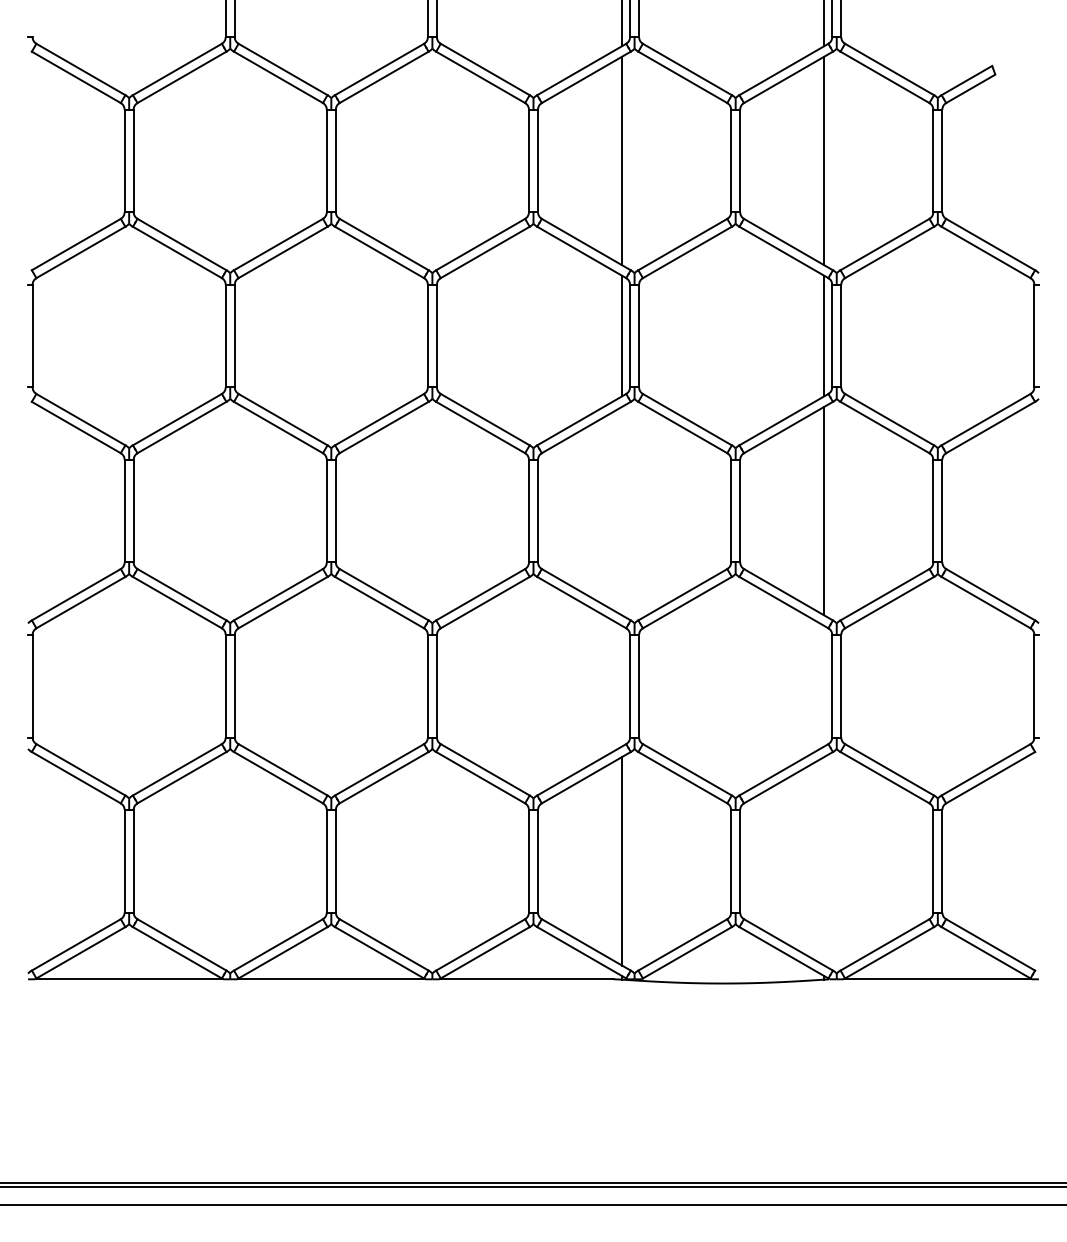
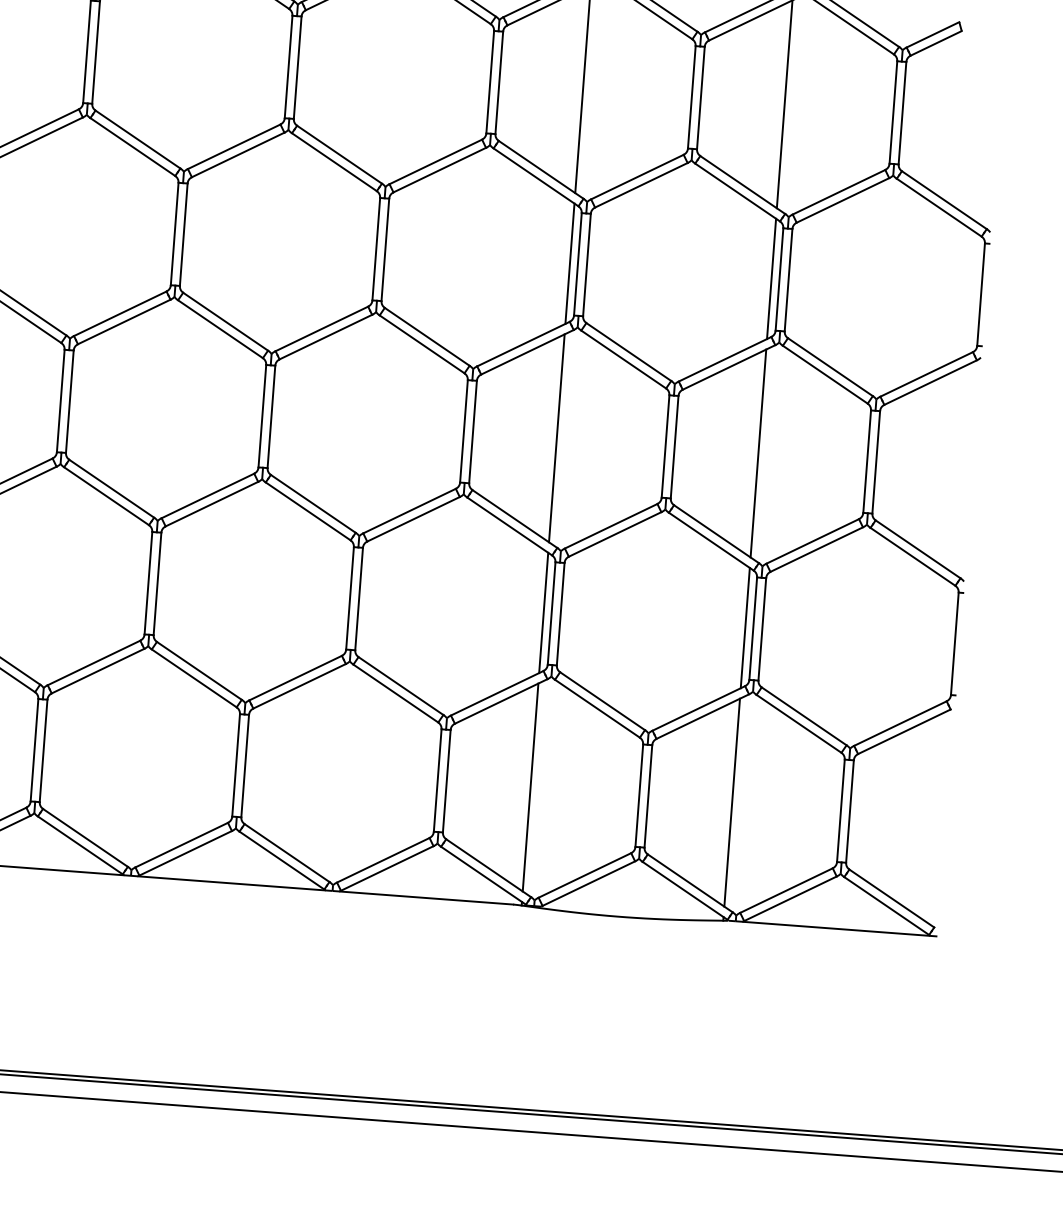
line: (622, 510) -> (557, 437), added
line: (622, 685) -> (544, 612), added
line: (824, 685) -> (745, 627), added
line: (824, 861) -> (732, 802), added

